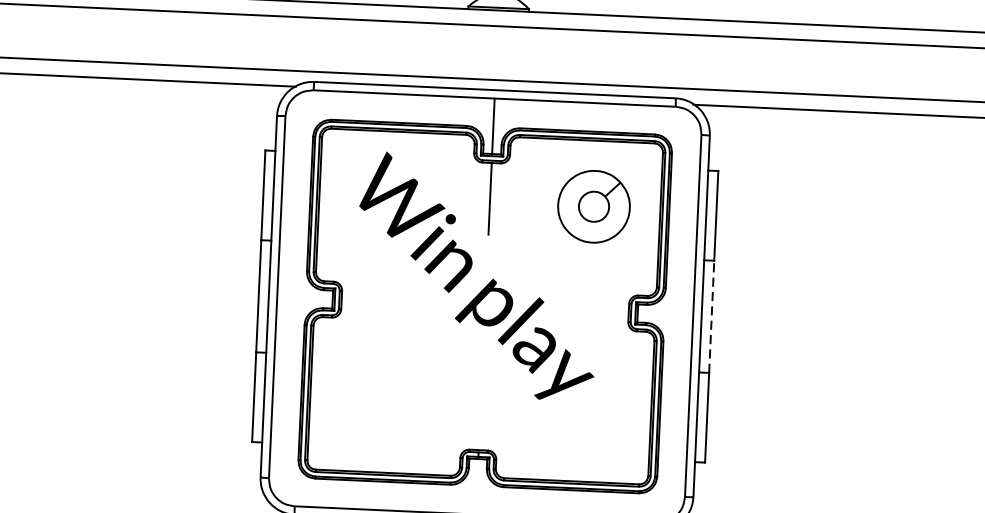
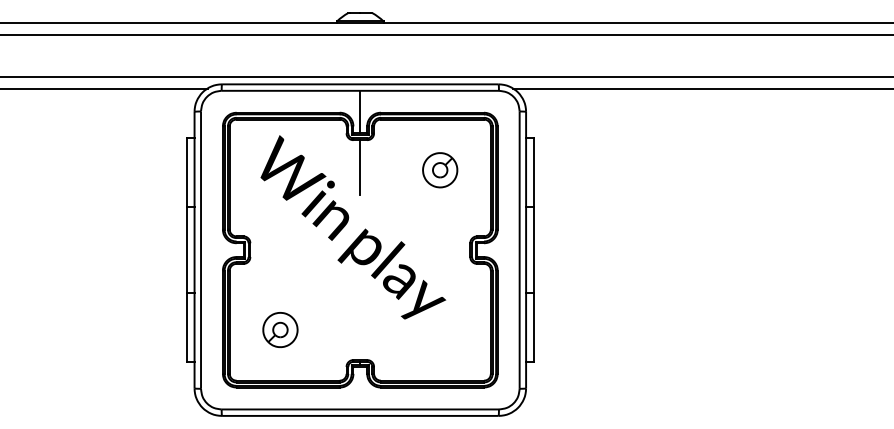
part: (594, 207) -> (440, 170), size x0.62
line: (711, 317) -> (533, 250), dashed -> solid
part: (376, 405) -> (280, 329), added

